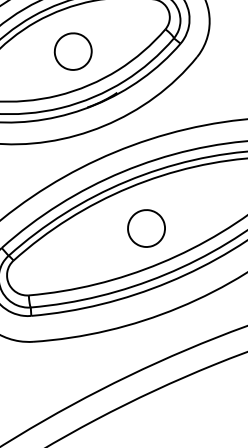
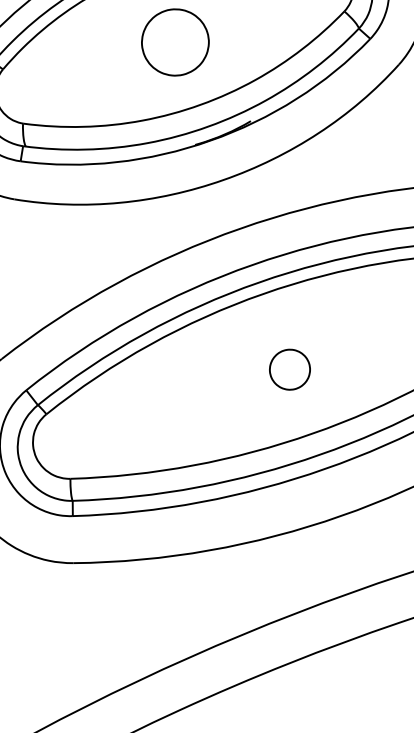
part: (146, 228) -> (289, 369), size x0.6

